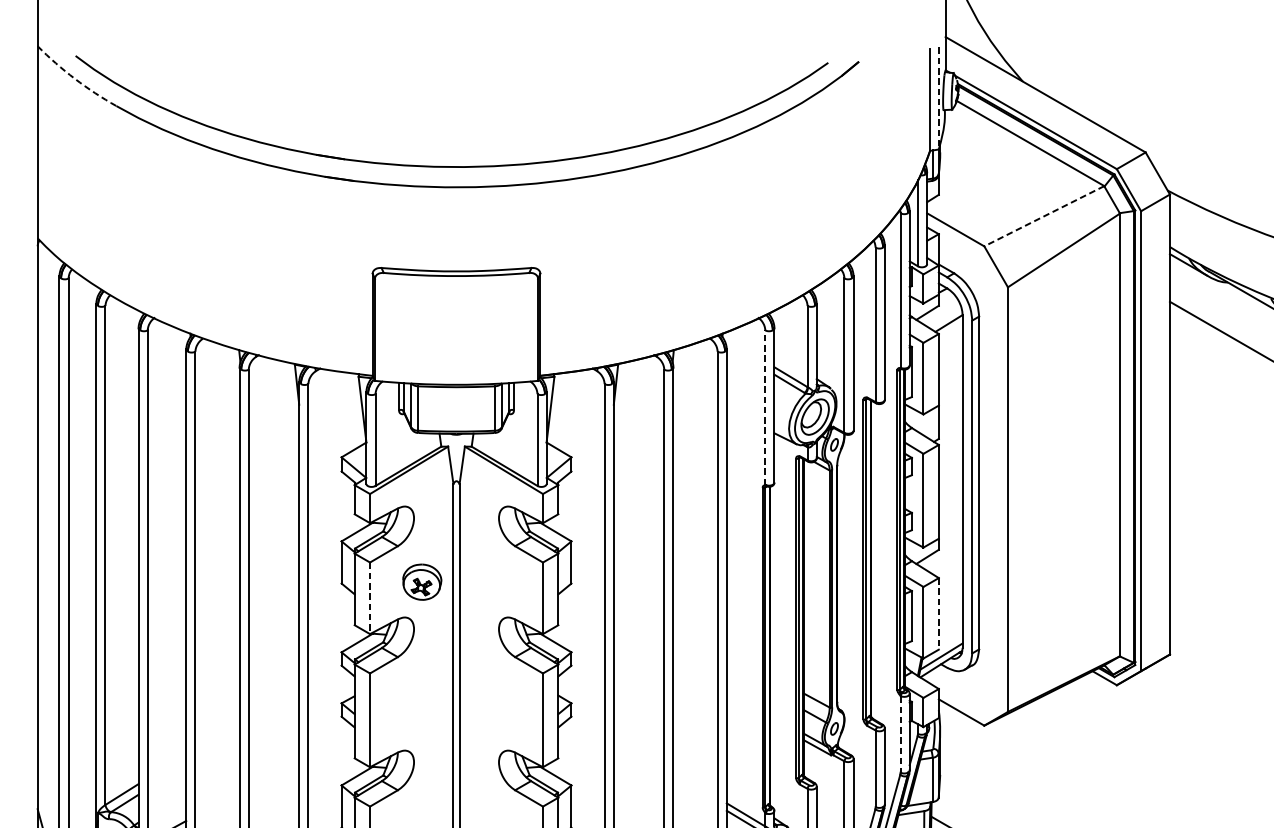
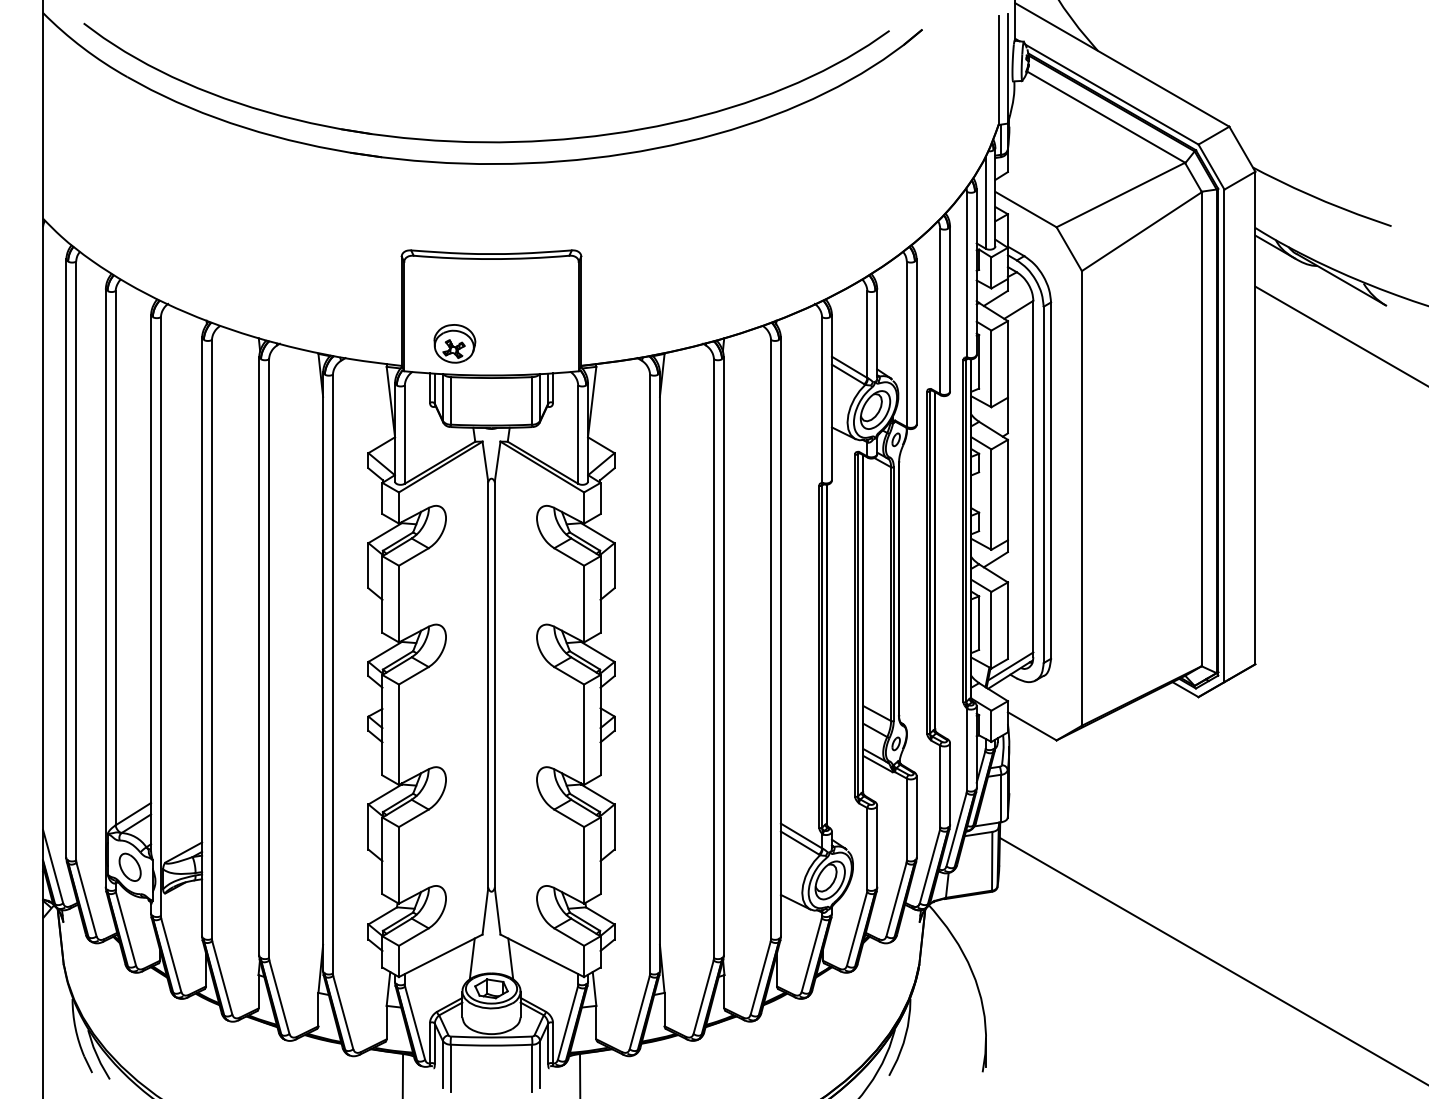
arc: (74, 78) -> (82, 47), dashed -> solid
line: (938, 98) -> (1007, 68), dashed -> solid
line: (1043, 216) -> (1120, 195), dashed -> solid
line: (765, 408) -> (822, 400), dashed -> solid
part: (421, 581) -> (454, 343), moved
line: (369, 598) -> (398, 604), dashed -> solid
line: (938, 614) -> (1007, 621), dashed -> solid
line: (900, 734) -> (966, 749), dashed -> solid

